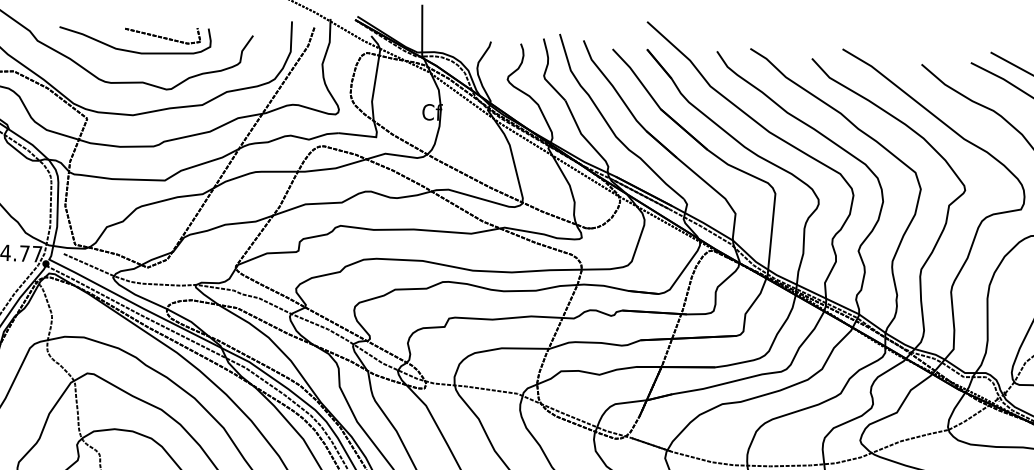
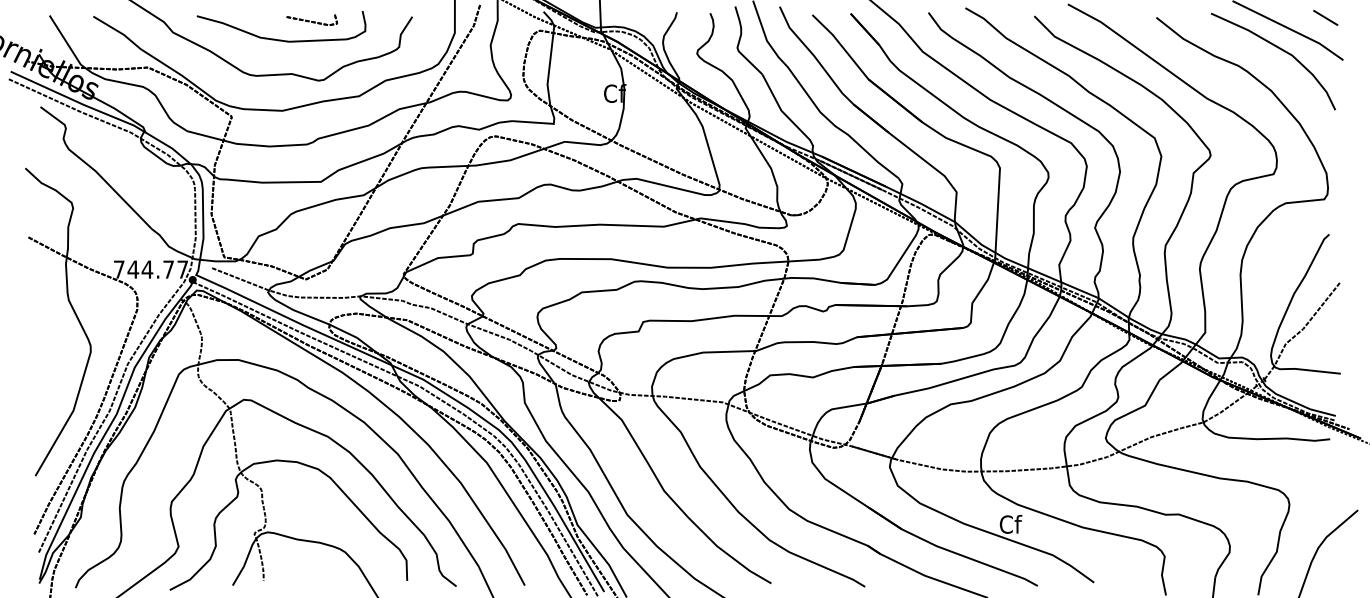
part: (162, 34) -> (311, 19), size x0.6

